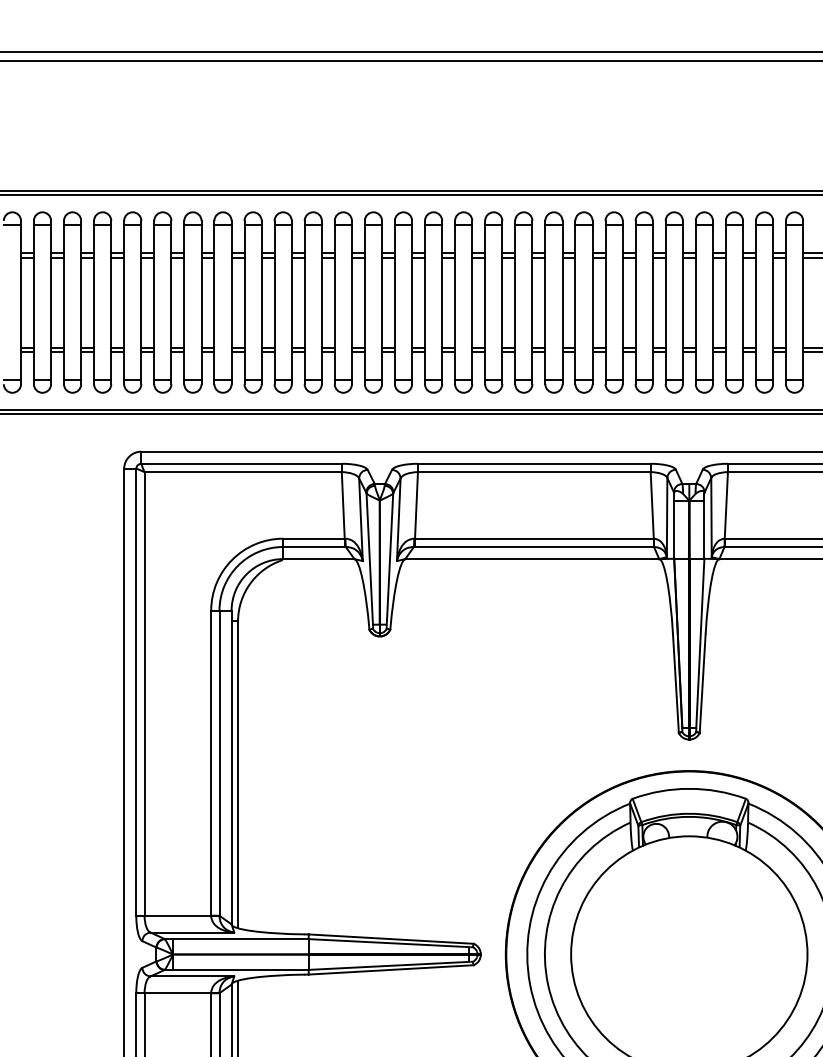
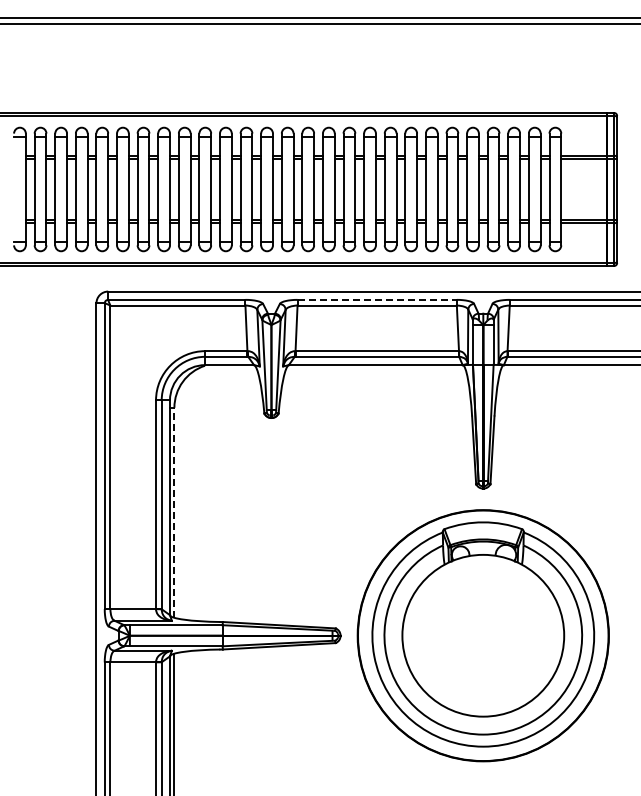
line: (534, 463) -> (377, 299), solid -> dashed
line: (238, 774) -> (174, 512), solid -> dashed

